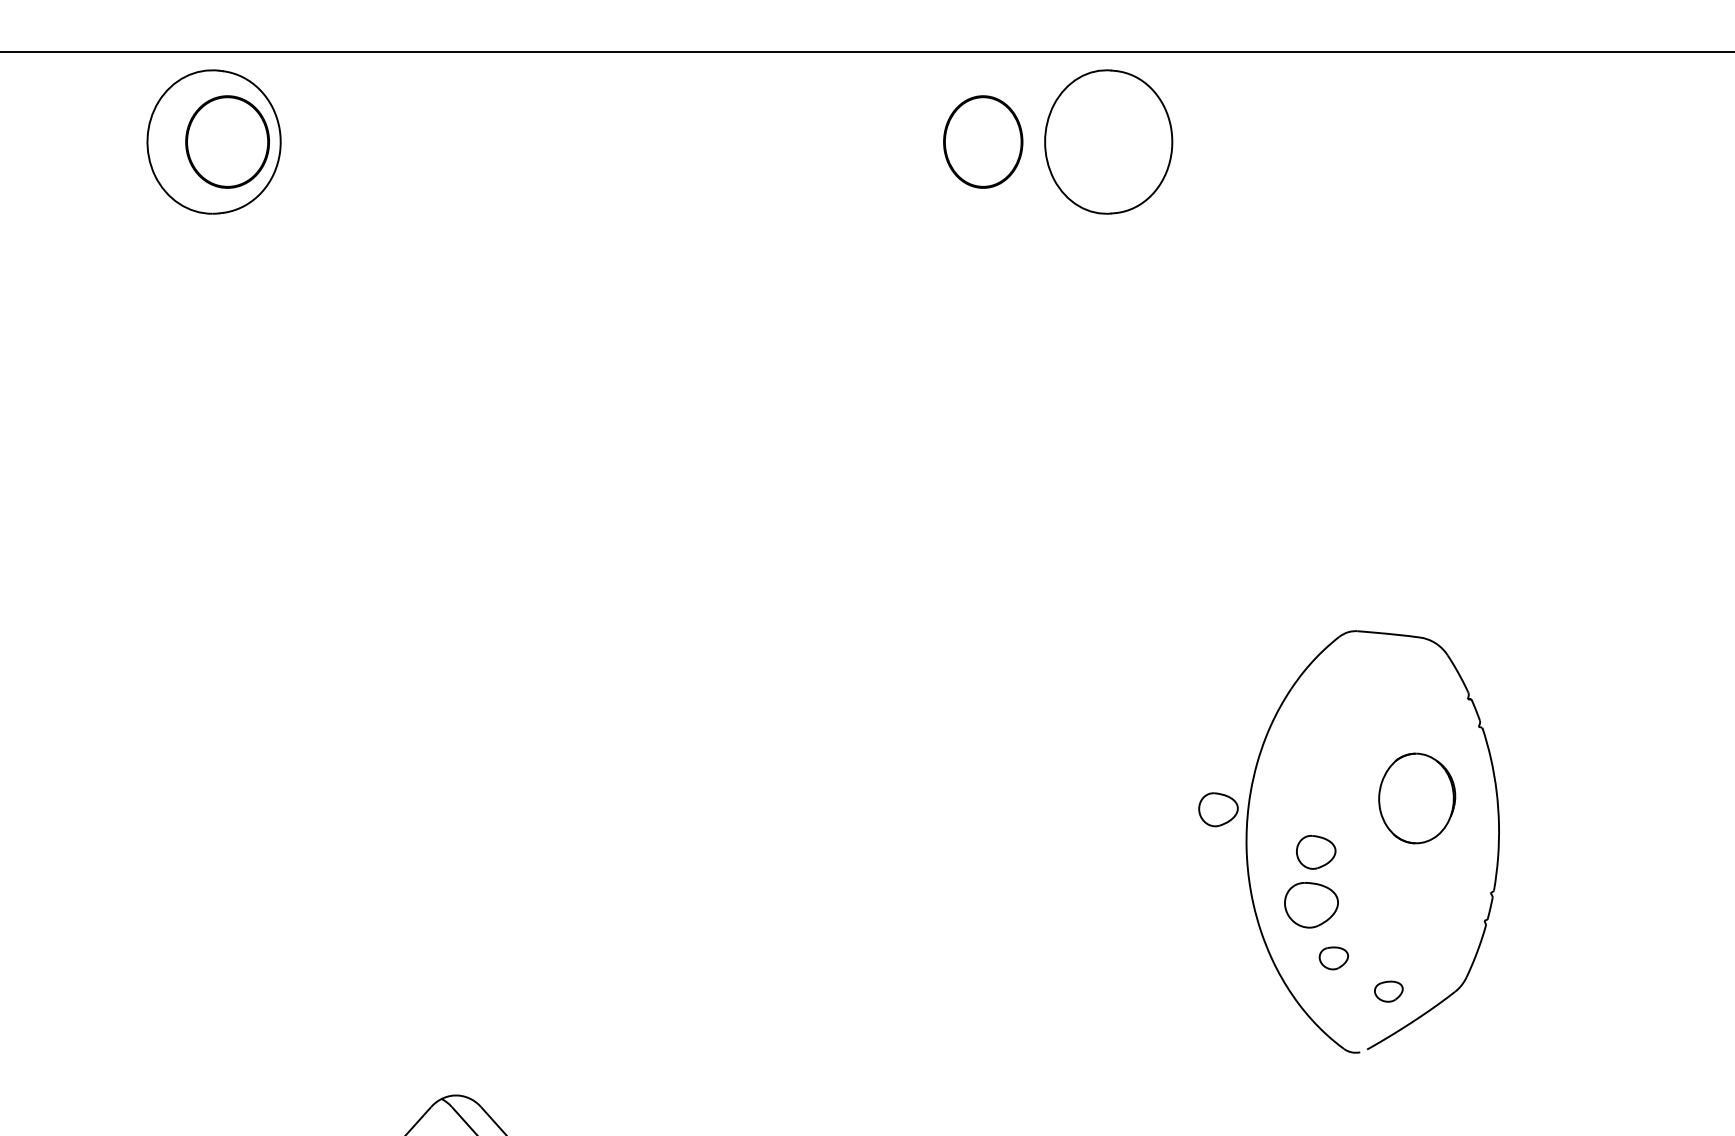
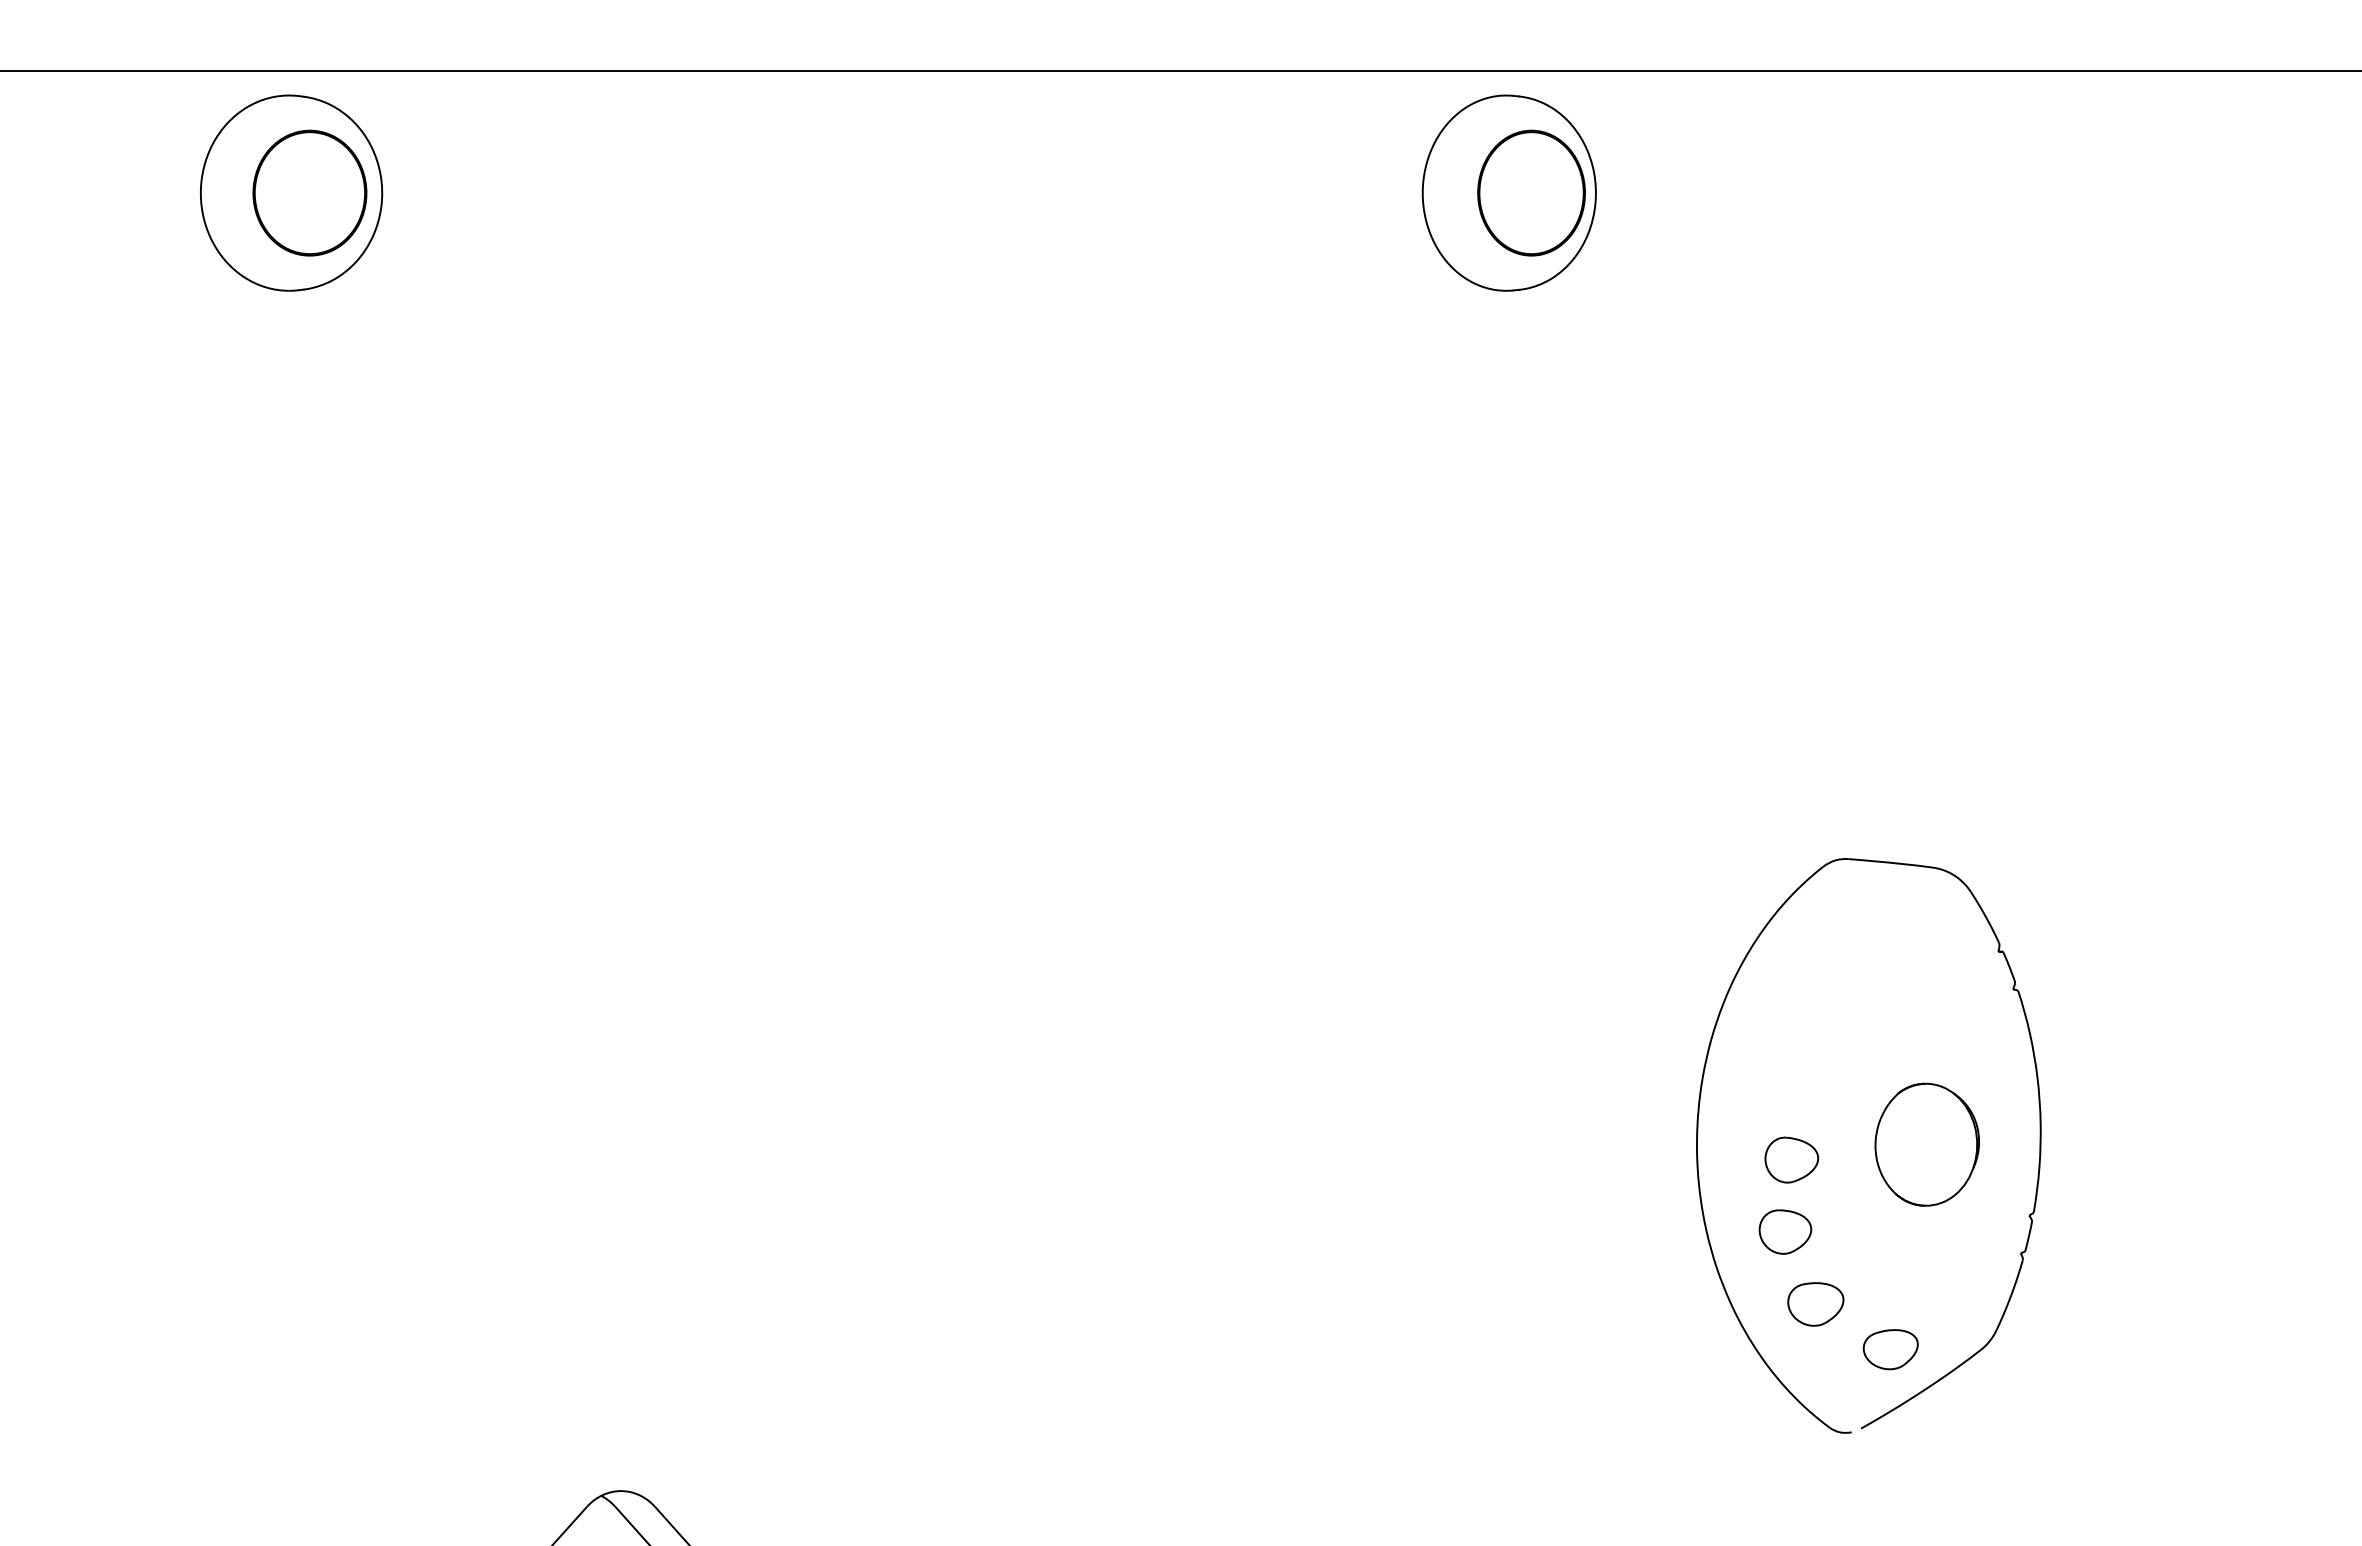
part: (983, 141) -> (1531, 192), moved
part: (1416, 798) -> (1926, 1144), moved
part: (1218, 809) -> (1658, 1101), removed
part: (1311, 904) -> (1785, 1231), size x0.71
part: (1333, 958) -> (1815, 1304), size x1.43
part: (1388, 991) -> (1890, 1349), size x1.43

